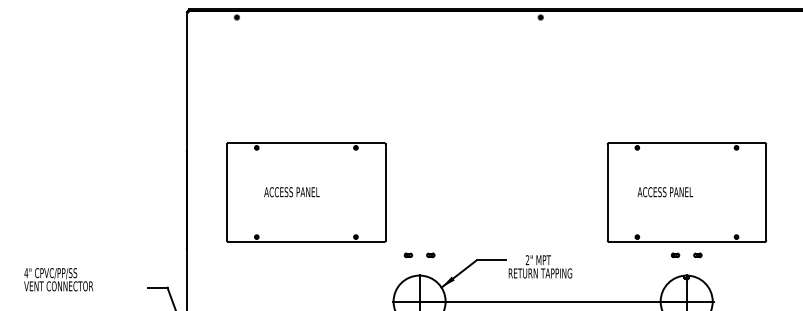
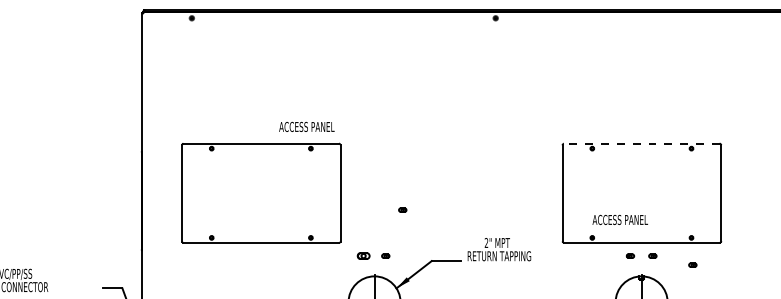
line: (686, 142) -> (641, 143), solid -> dashed
text: (291, 192) -> (306, 127), moved
text: (665, 192) -> (620, 220), moved
part: (447, 209) -> (402, 210), added
part: (407, 255) -> (362, 256), size x1.6
part: (737, 264) -> (692, 265), added
text: (540, 266) -> (499, 249), moved

